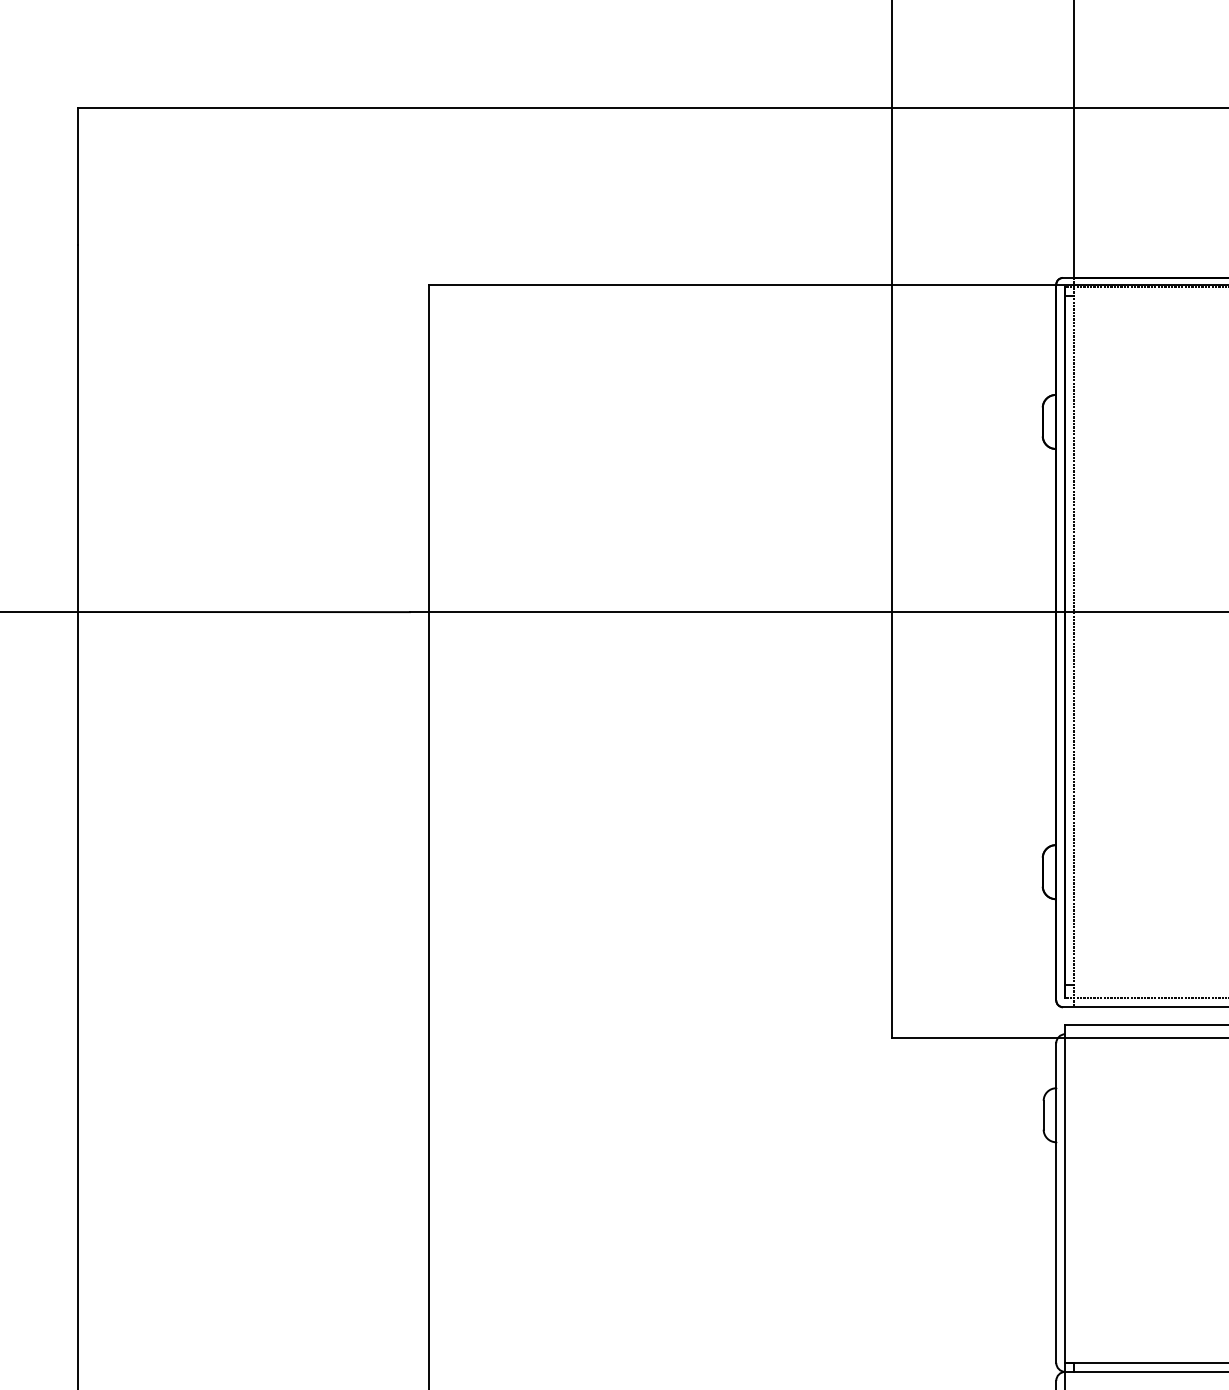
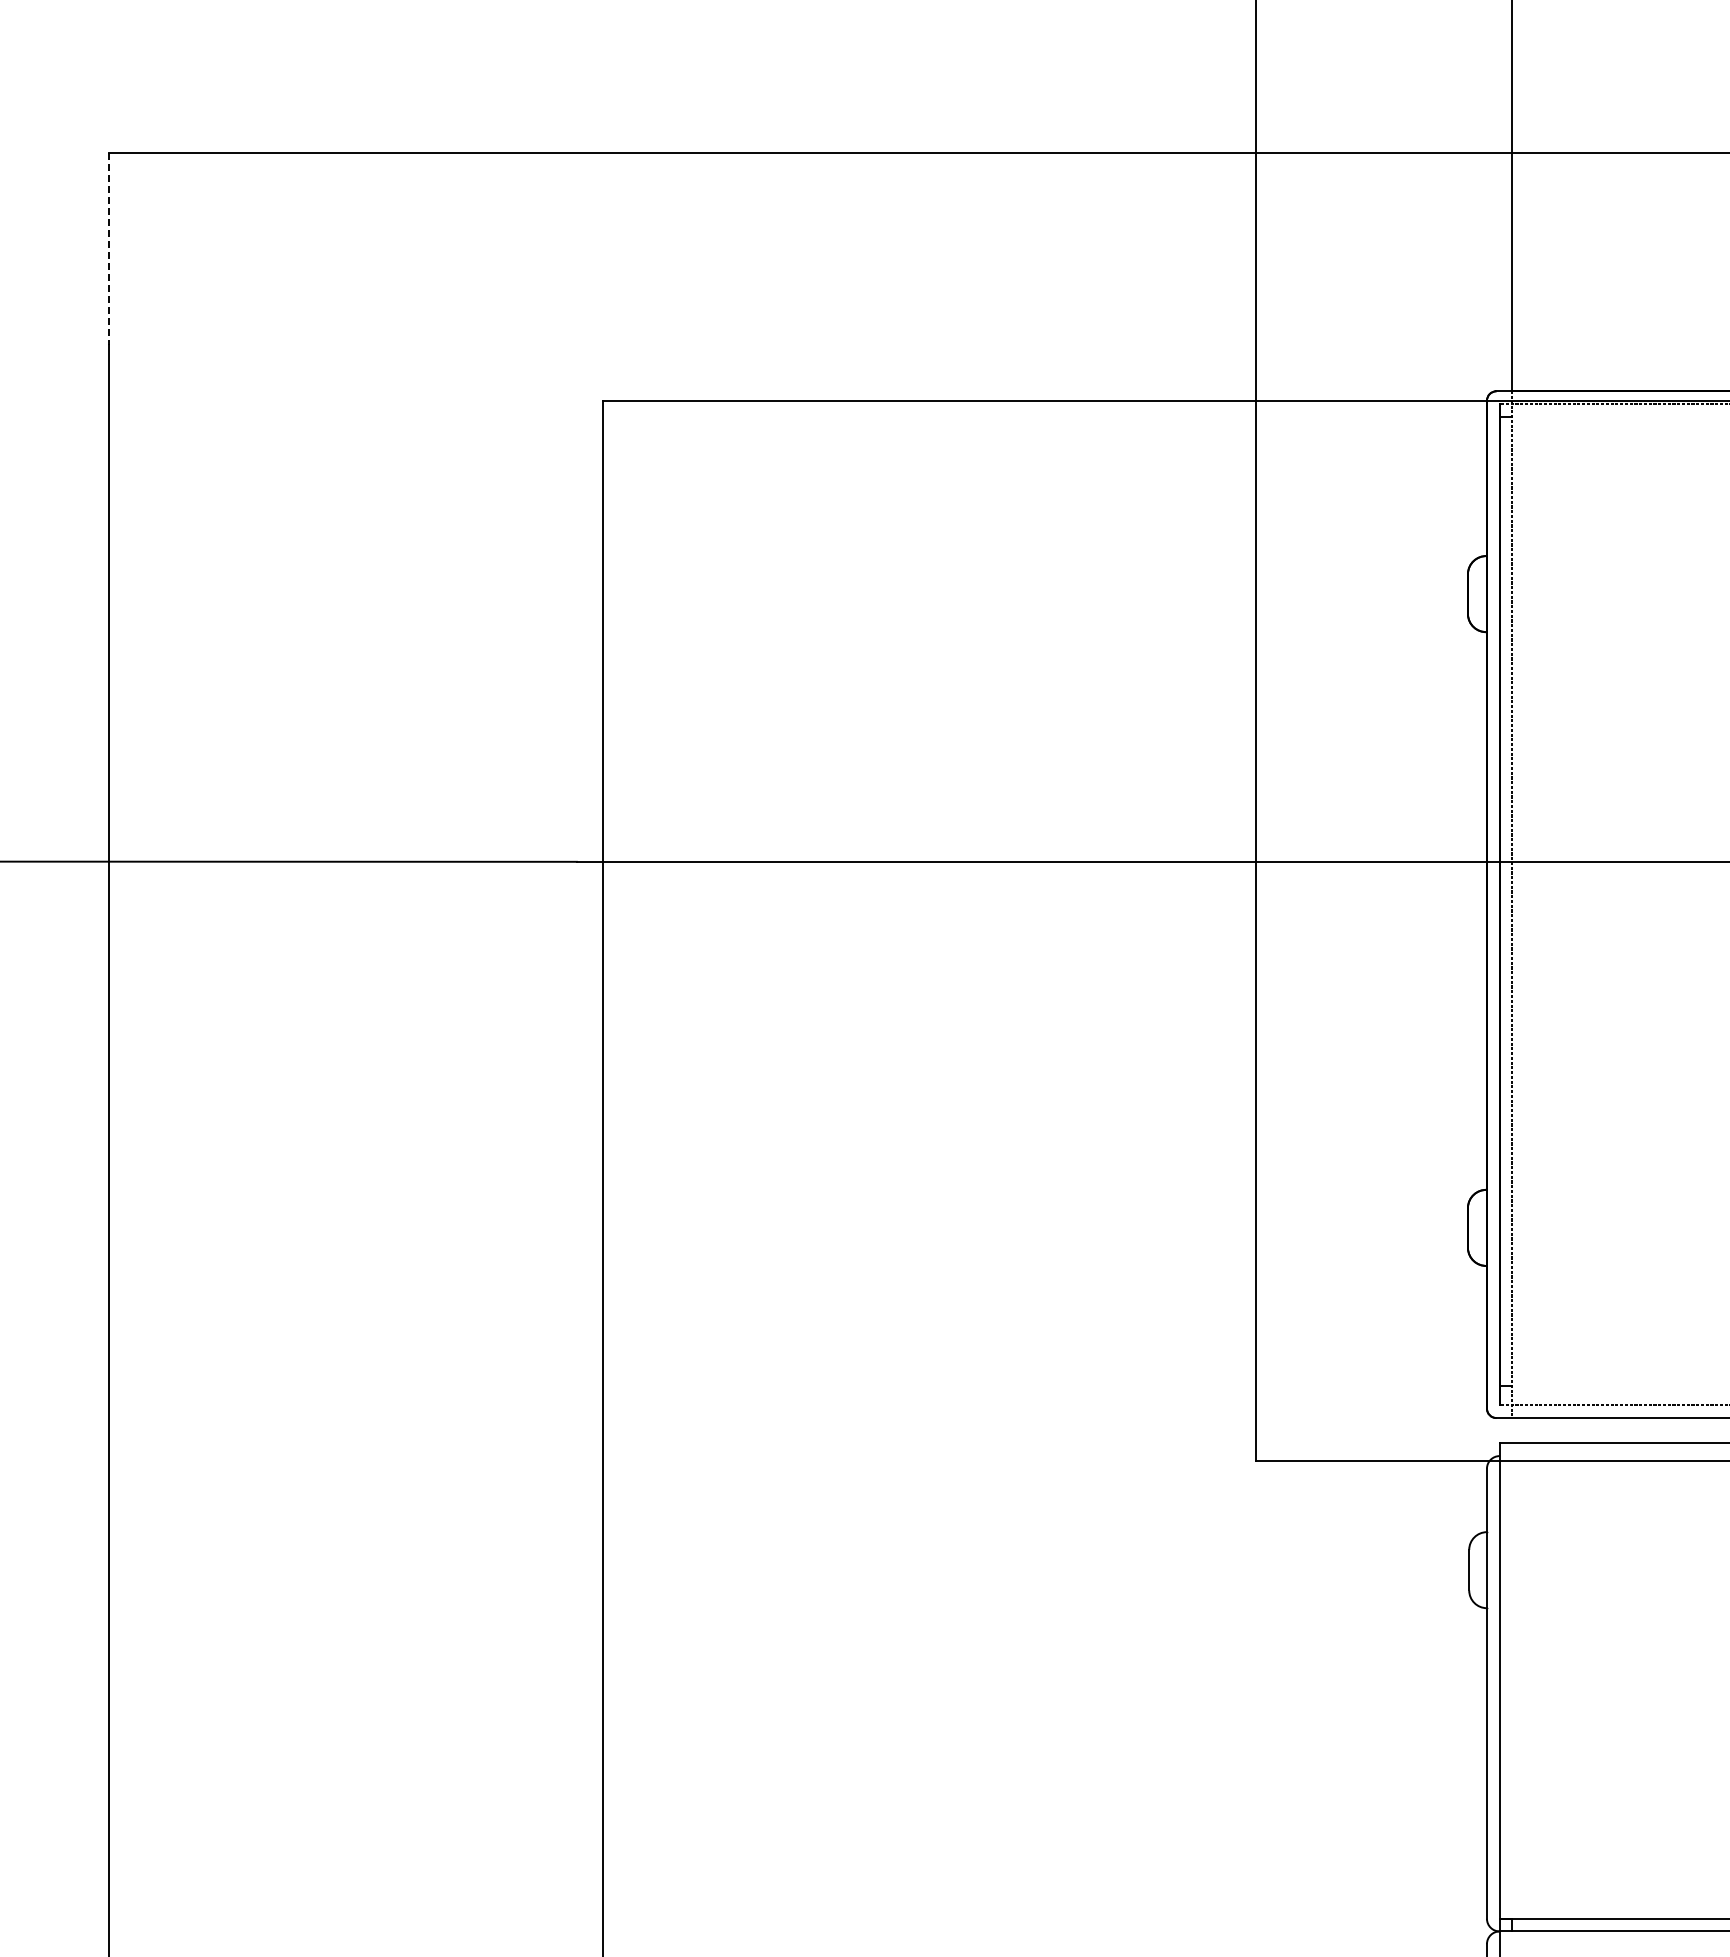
line: (77, 177) -> (109, 249), solid -> dashed

